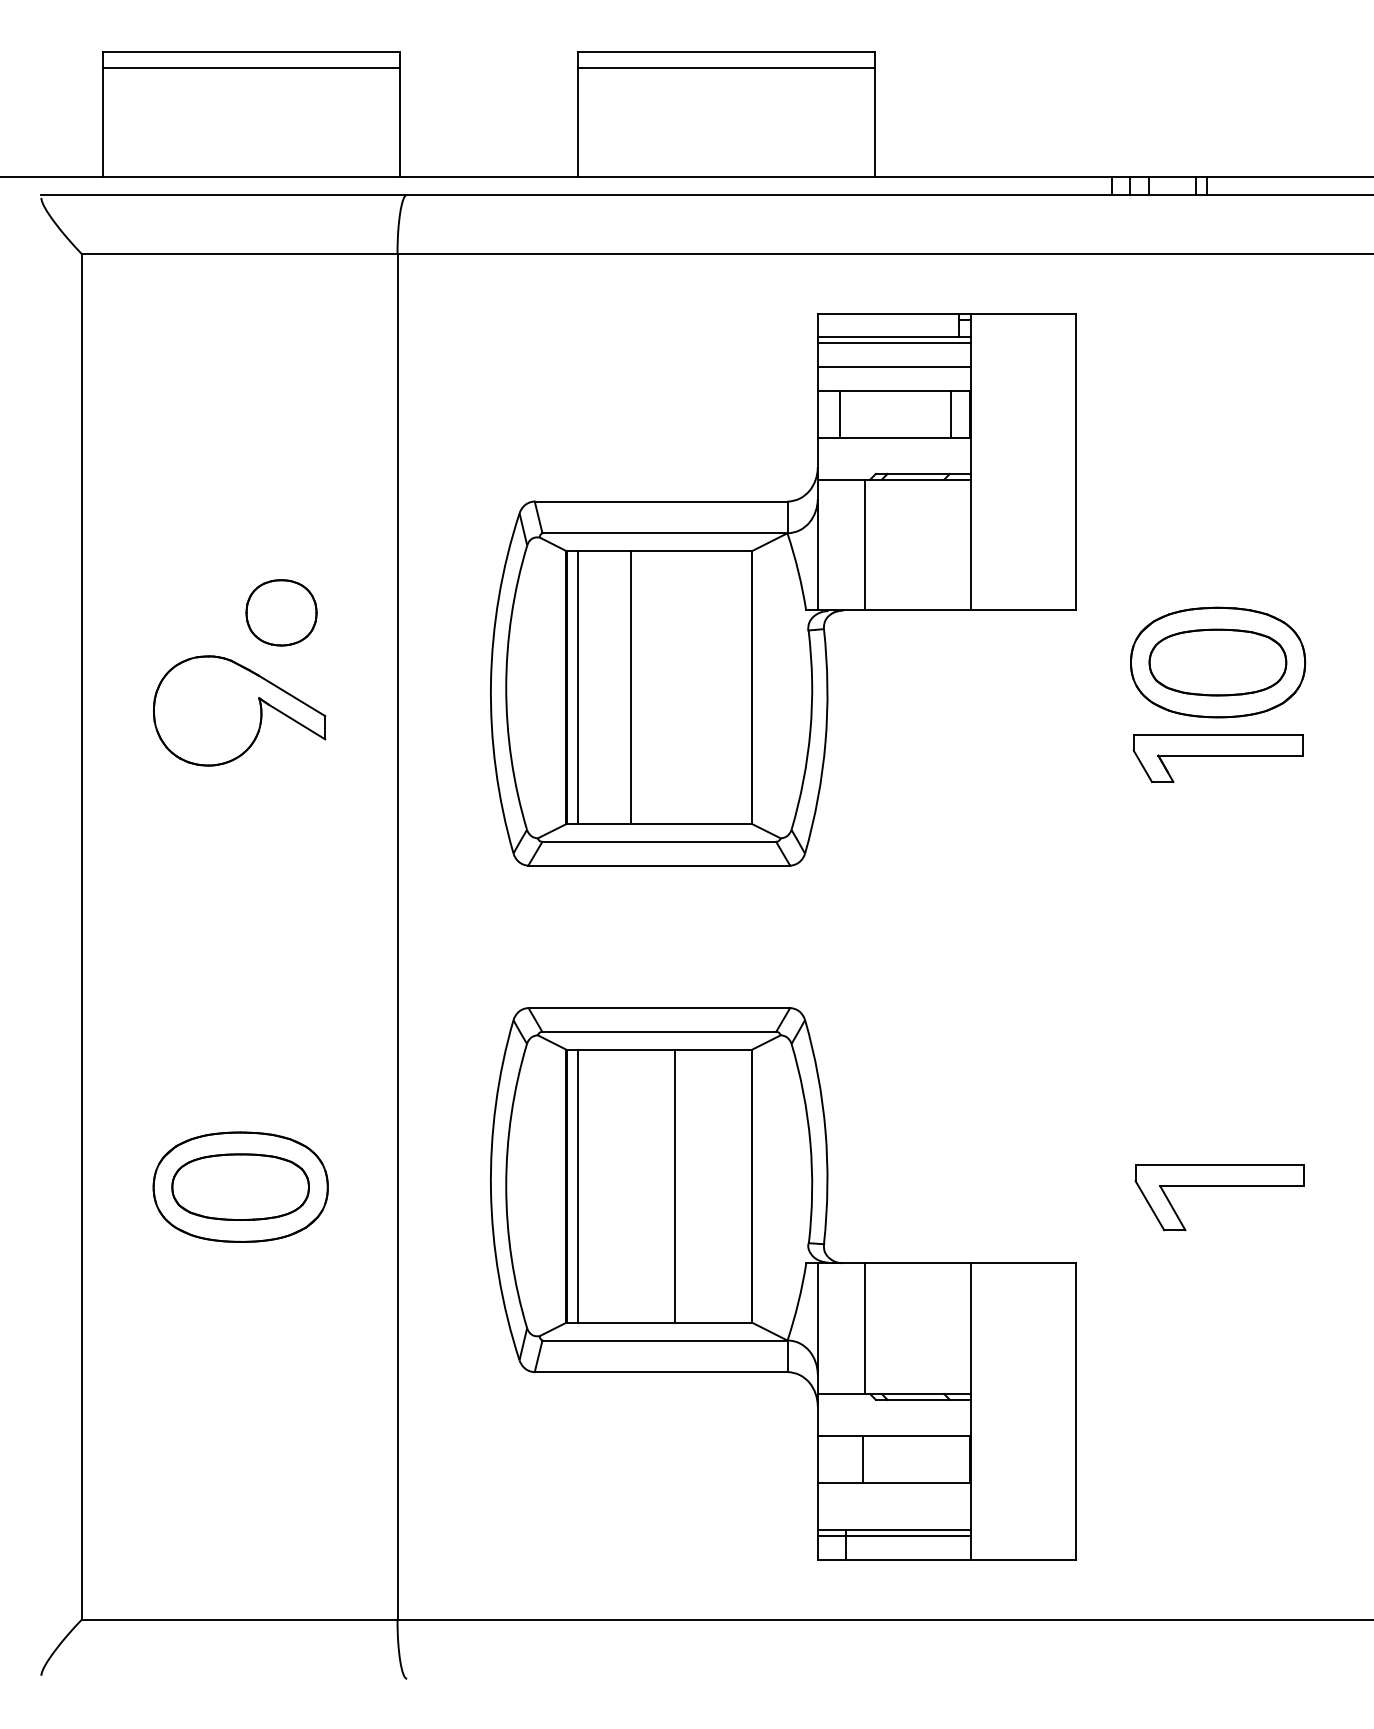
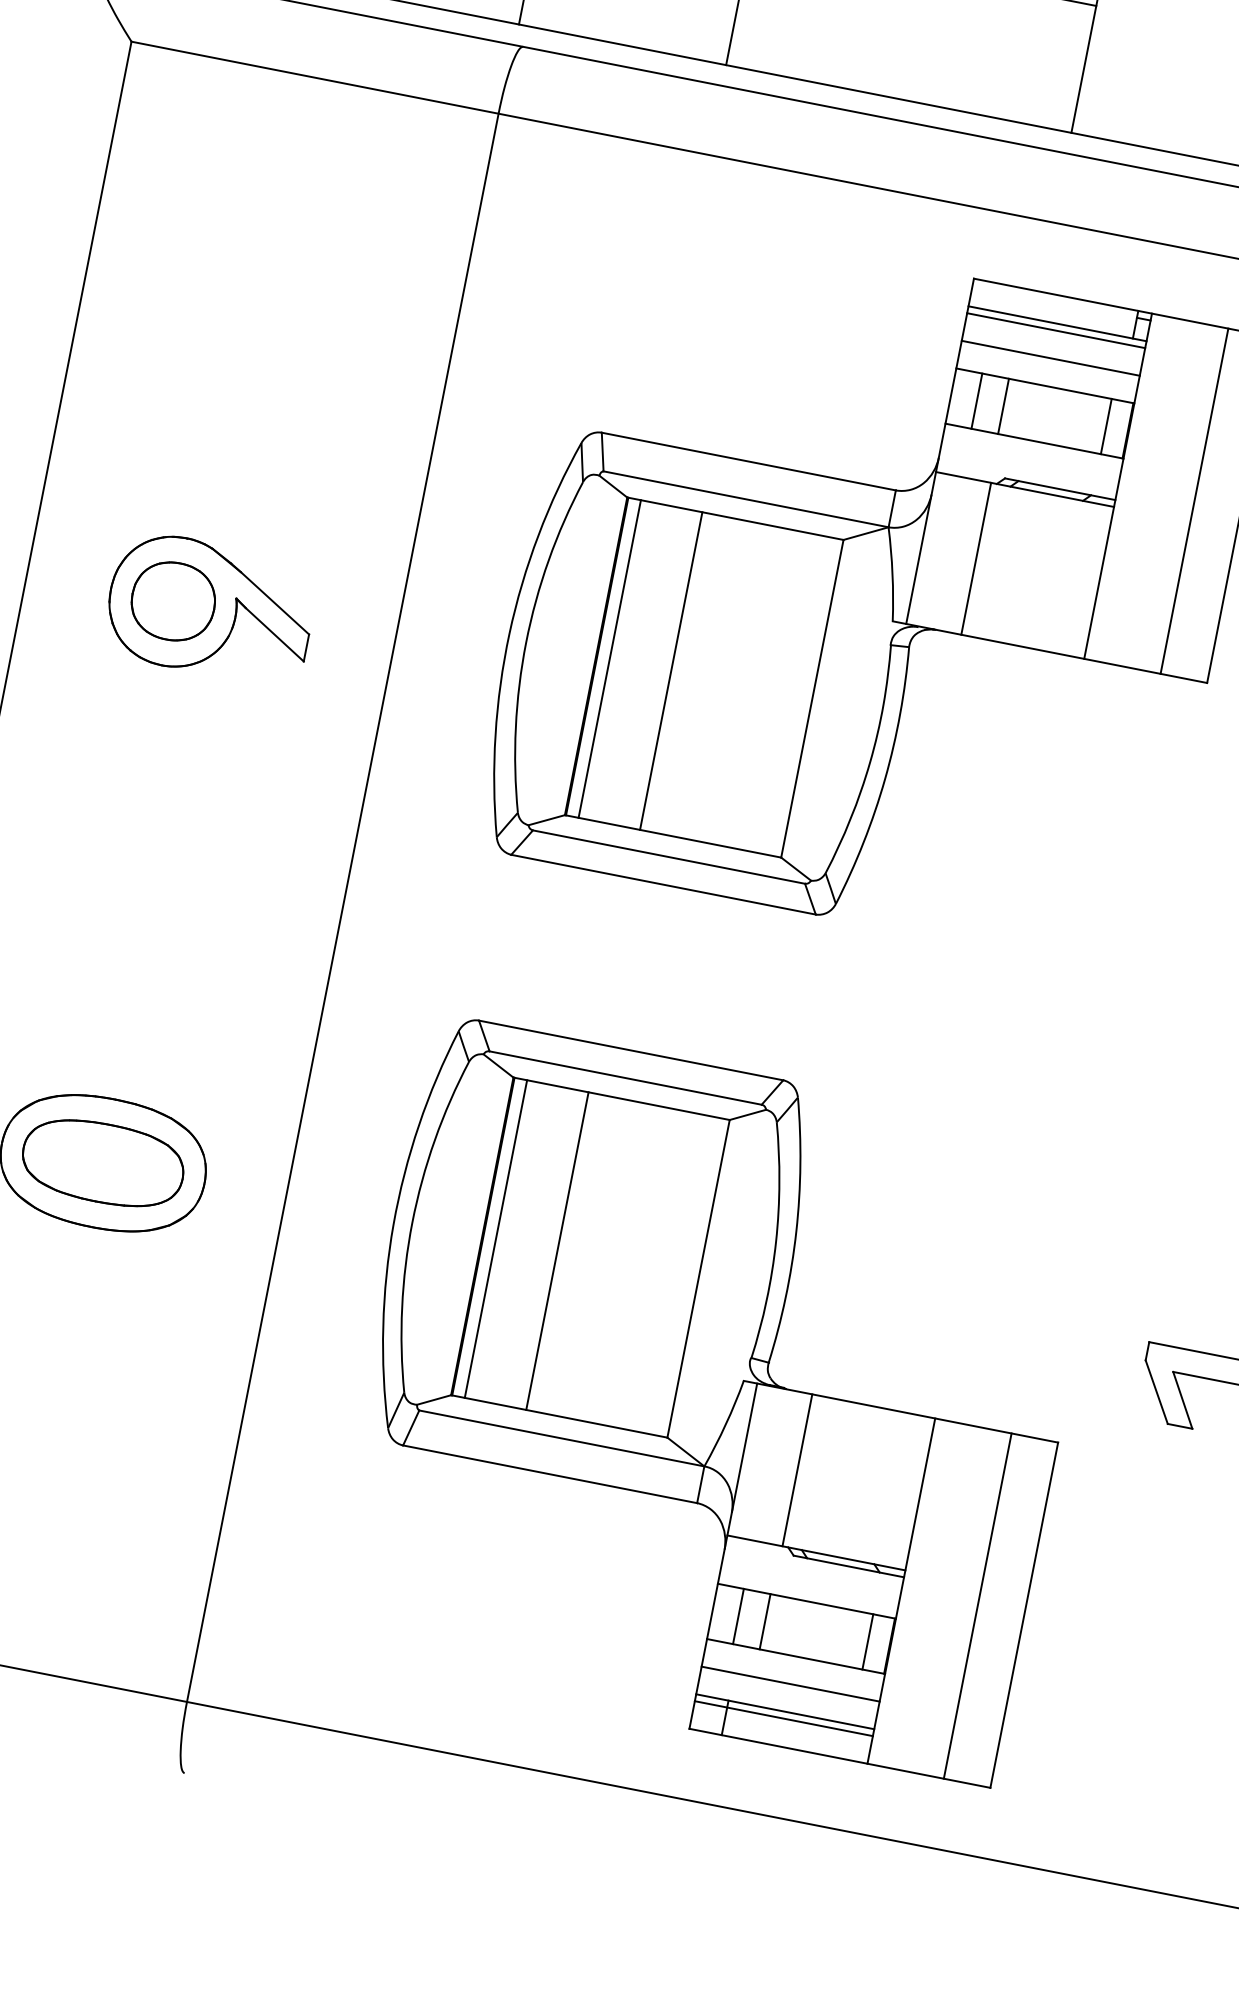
line: (863, 414) -> (1004, 406), added
line: (1036, 461) -> (1194, 500), added
part: (281, 612) -> (173, 601), moved
line: (674, 1185) -> (557, 1250), moved
line: (1036, 1411) -> (977, 1605), added
line: (840, 1459) -> (738, 1616), added
line: (951, 1459) -> (867, 1642), added
line: (893, 1506) -> (789, 1683), added

